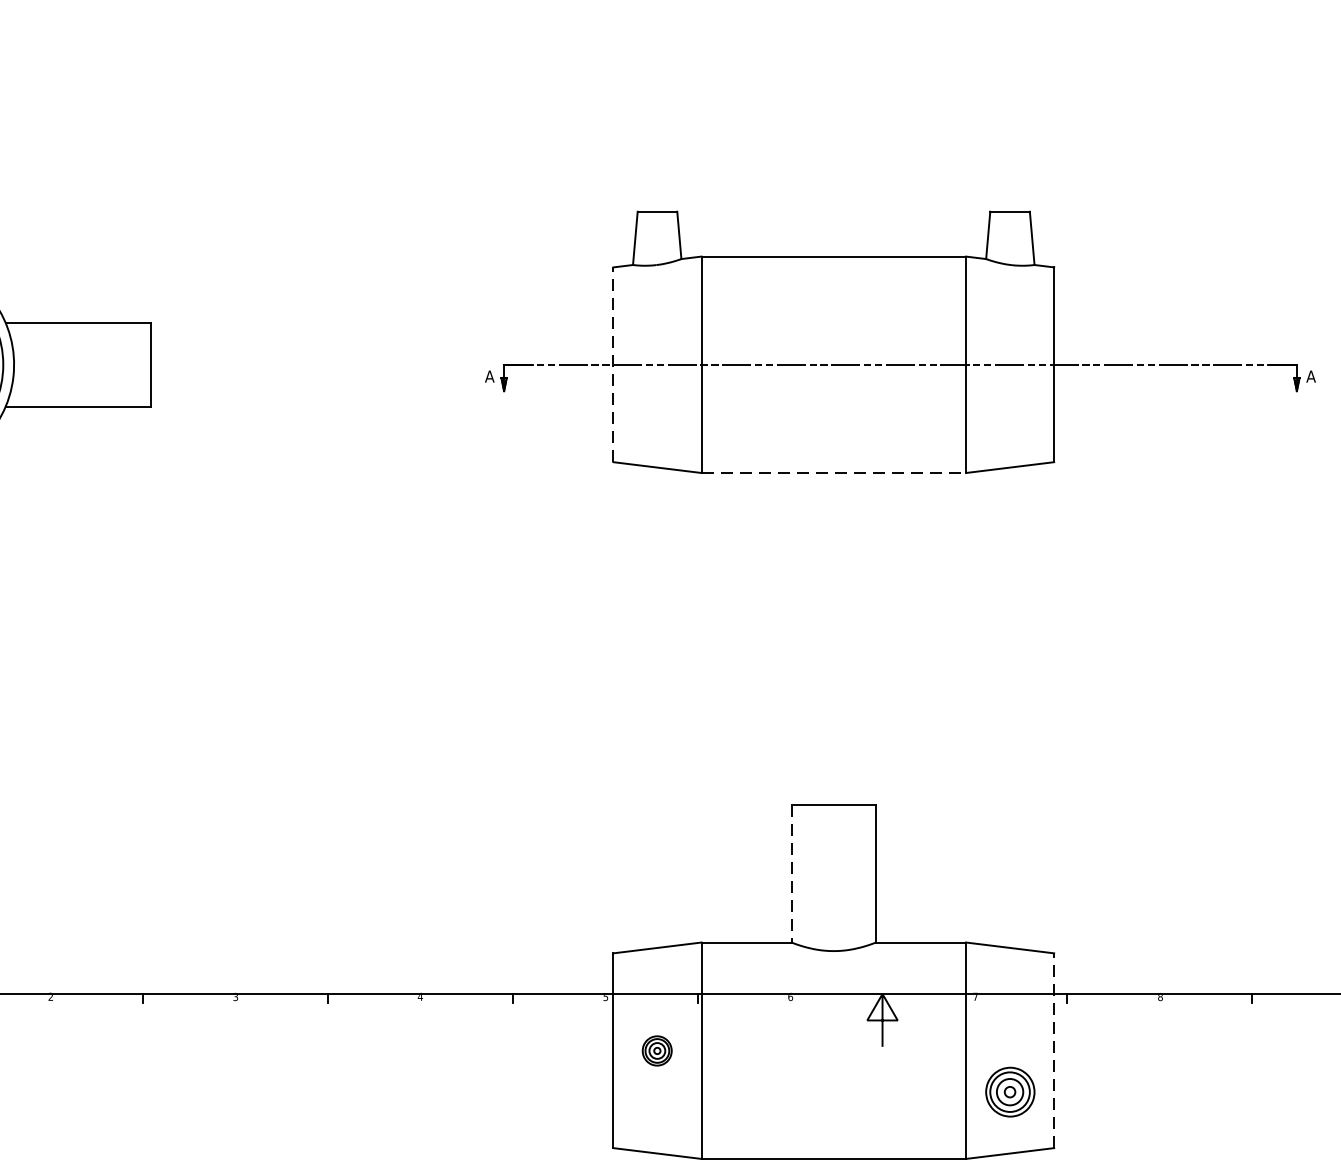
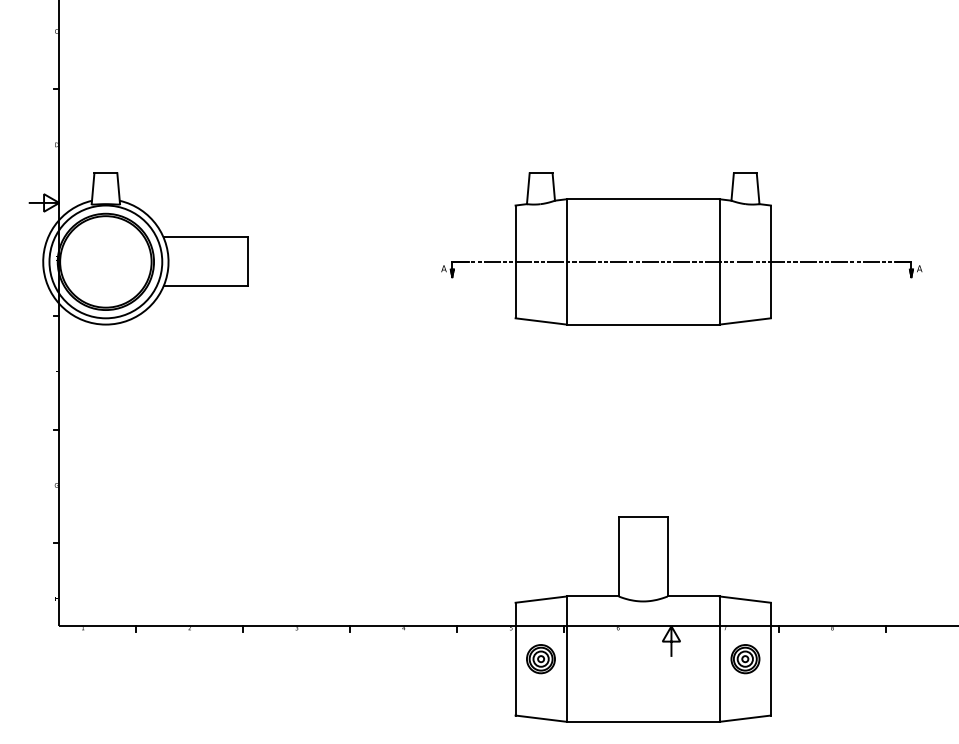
line: (613, 364) -> (515, 261), dashed -> solid
line: (834, 472) -> (643, 324), dashed -> solid
line: (791, 873) -> (618, 556), dashed -> solid
line: (1053, 1049) -> (770, 658), dashed -> solid
part: (656, 1051) -> (540, 659), size x1.67
part: (1010, 1092) -> (745, 659), moved

